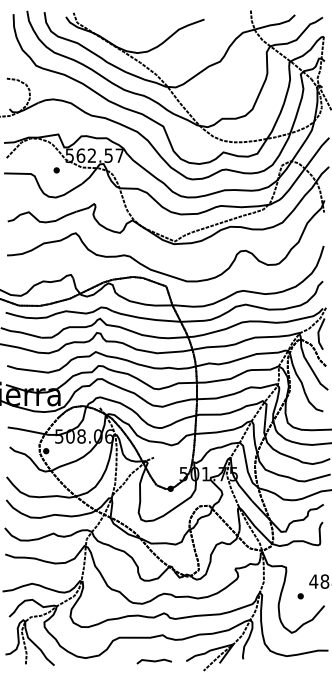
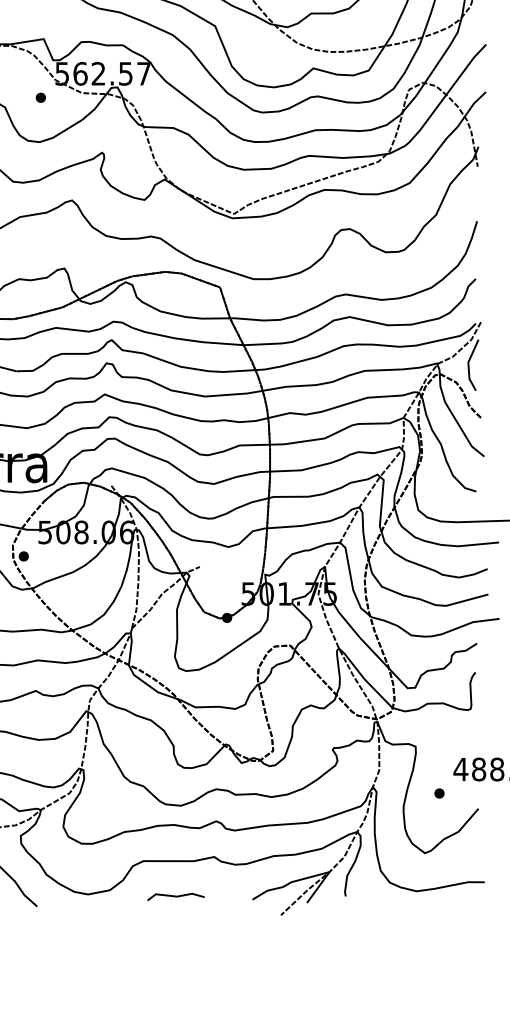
line: (153, 661) -> (174, 896), moved

